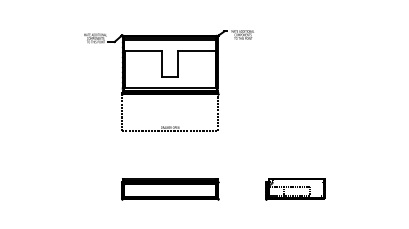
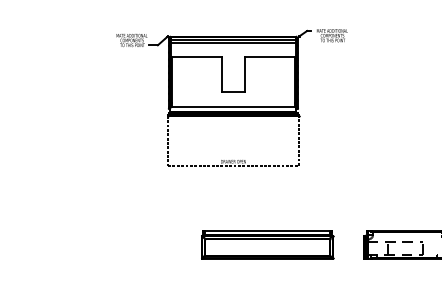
part: (170, 189) -> (267, 245), moved

